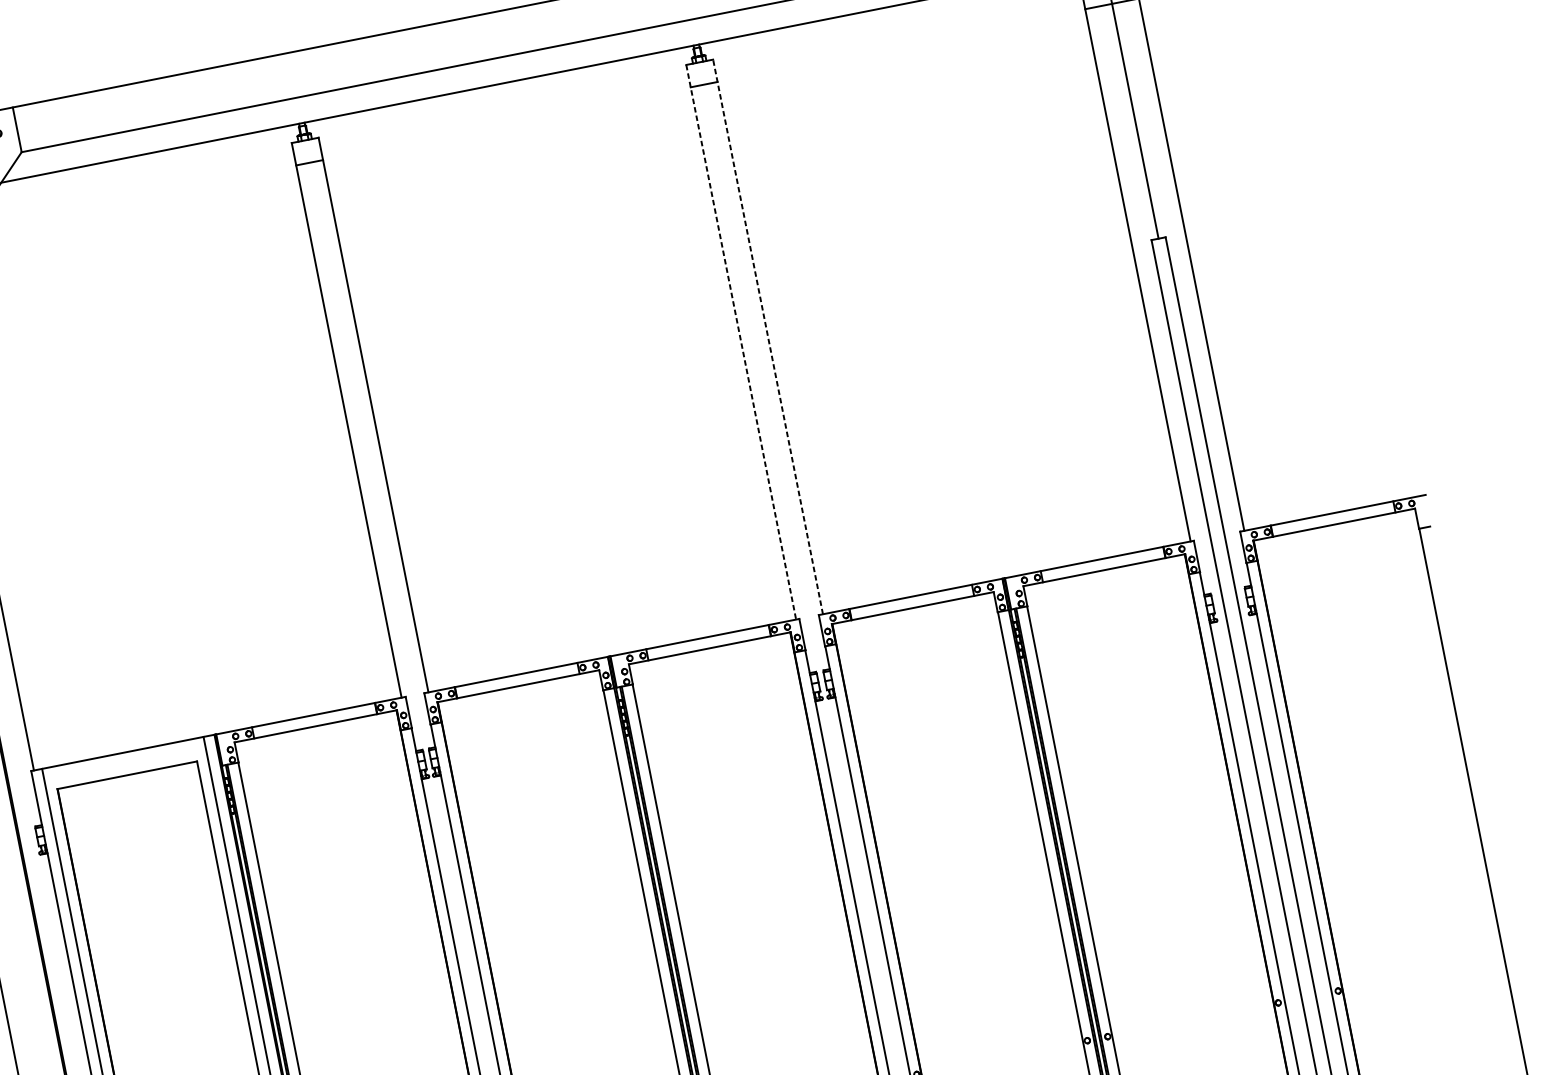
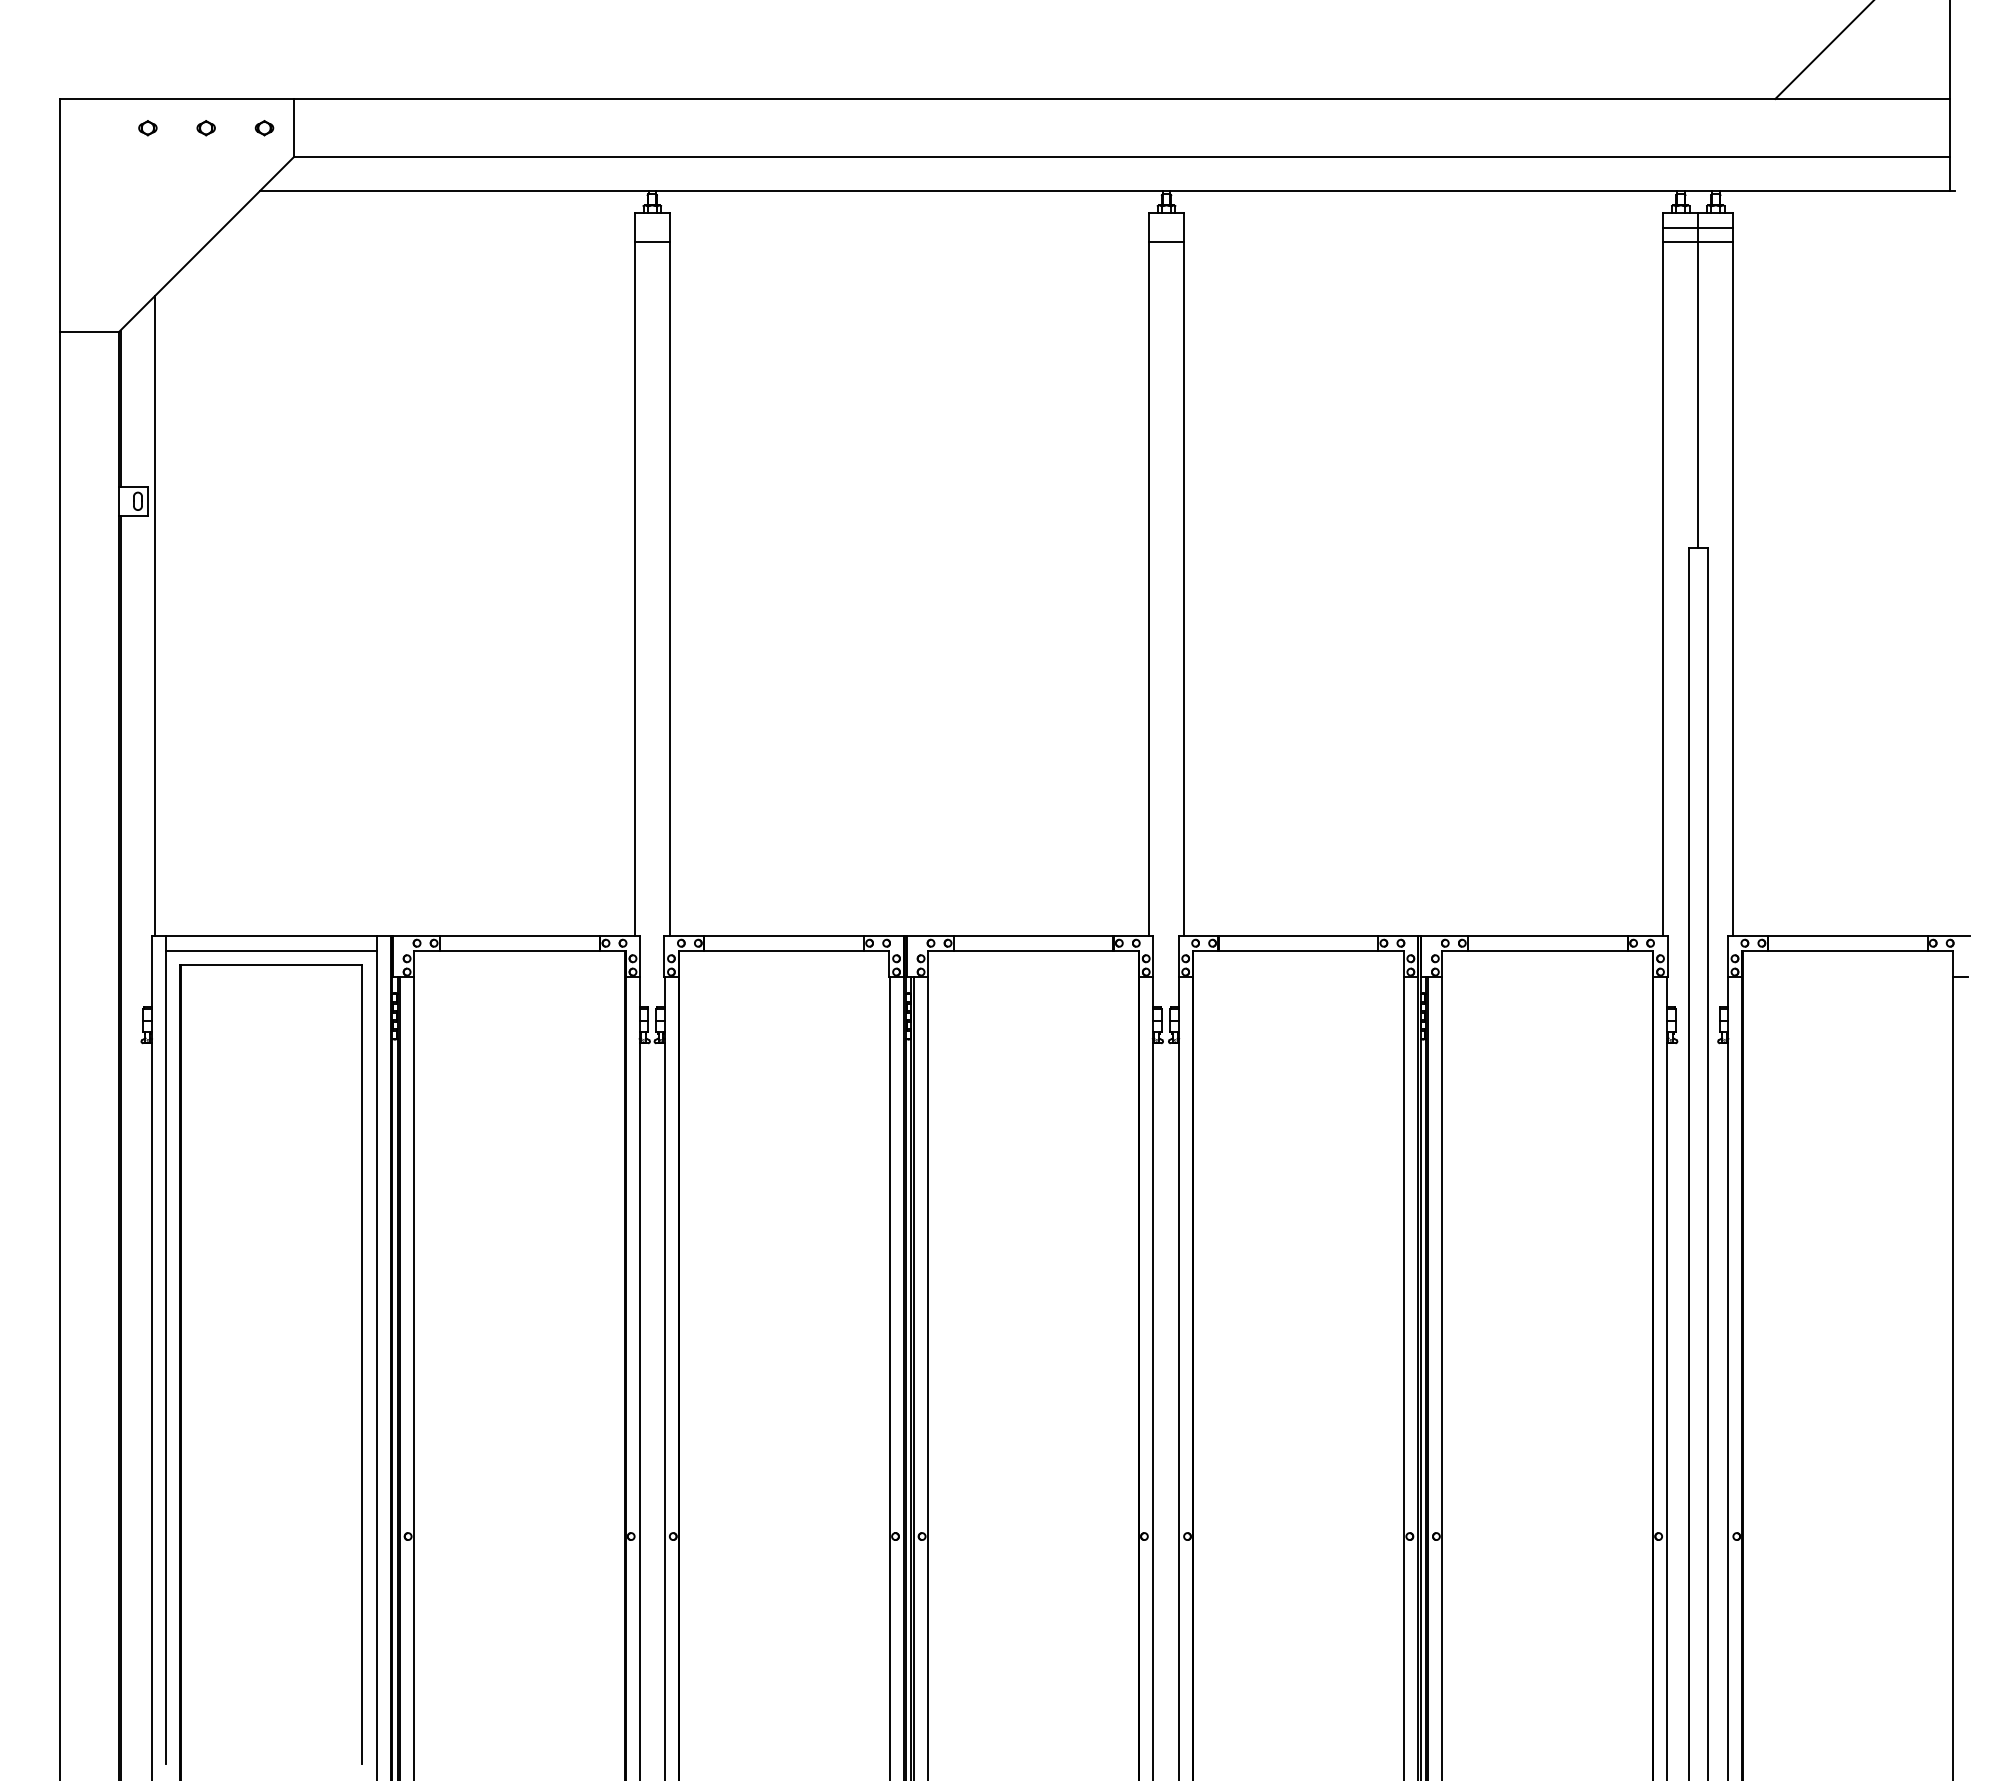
line: (768, 336) -> (1184, 574), dashed -> solid
line: (741, 342) -> (1149, 574), dashed -> solid
line: (125, 764) -> (271, 950), added

